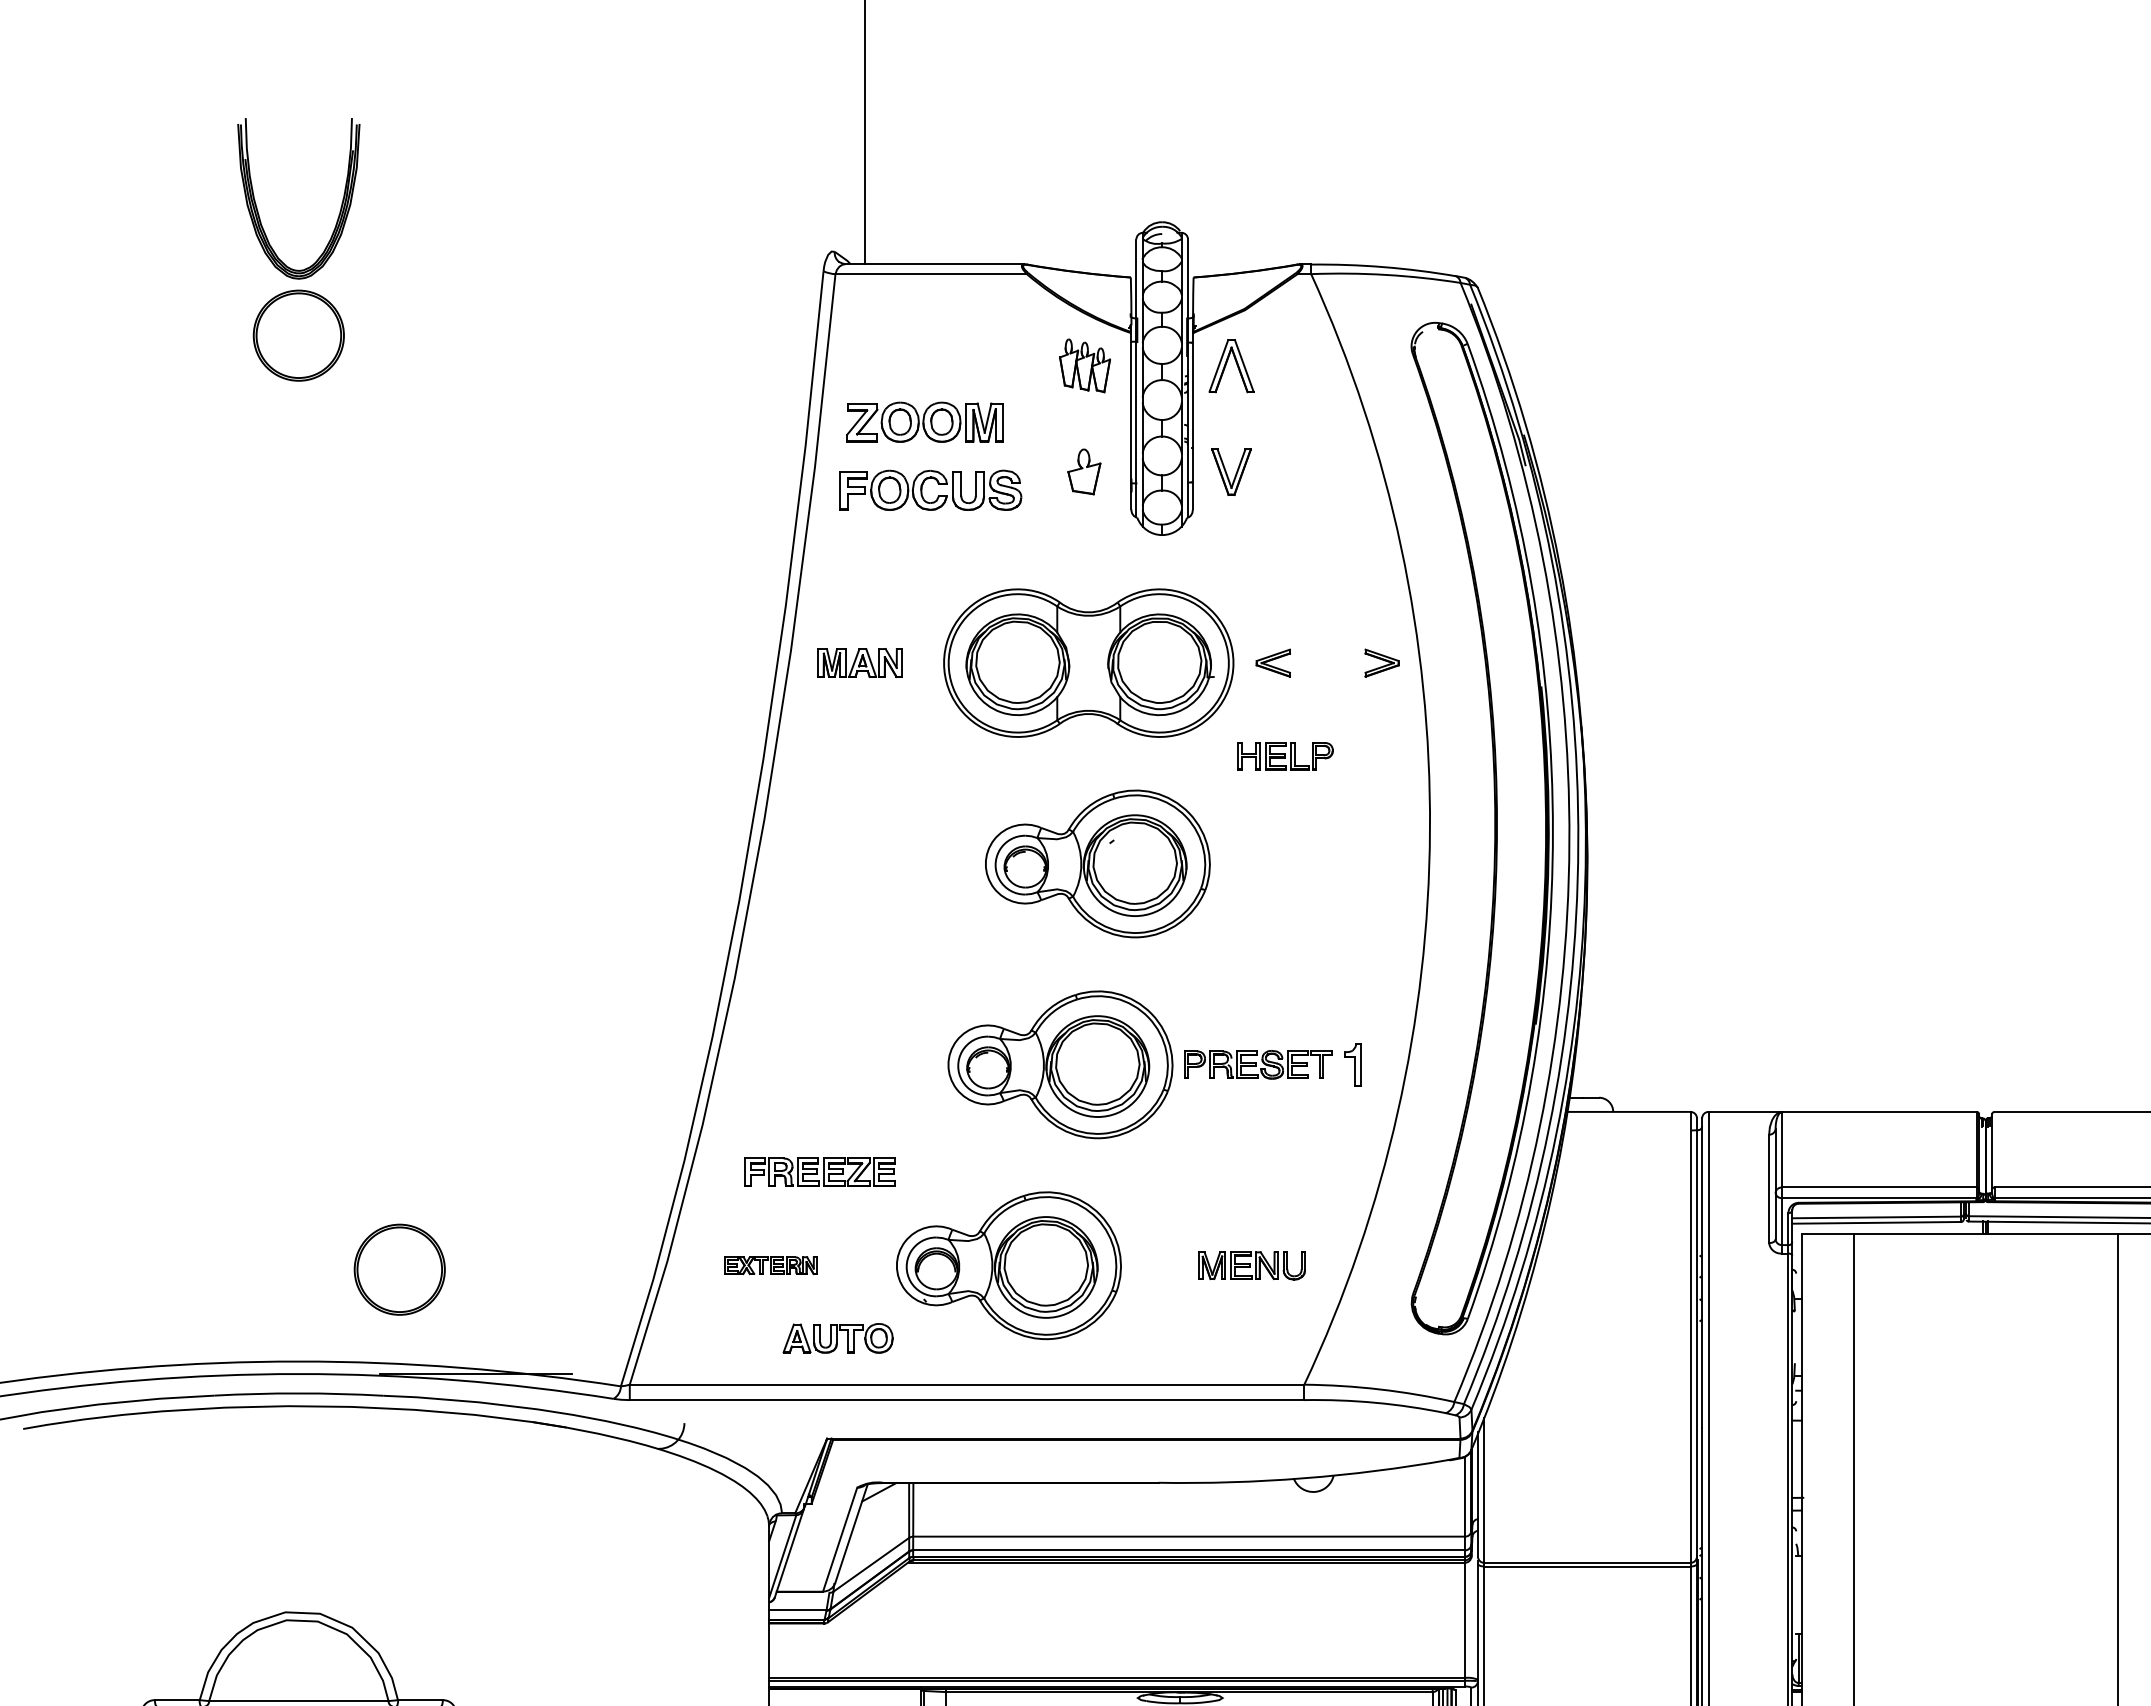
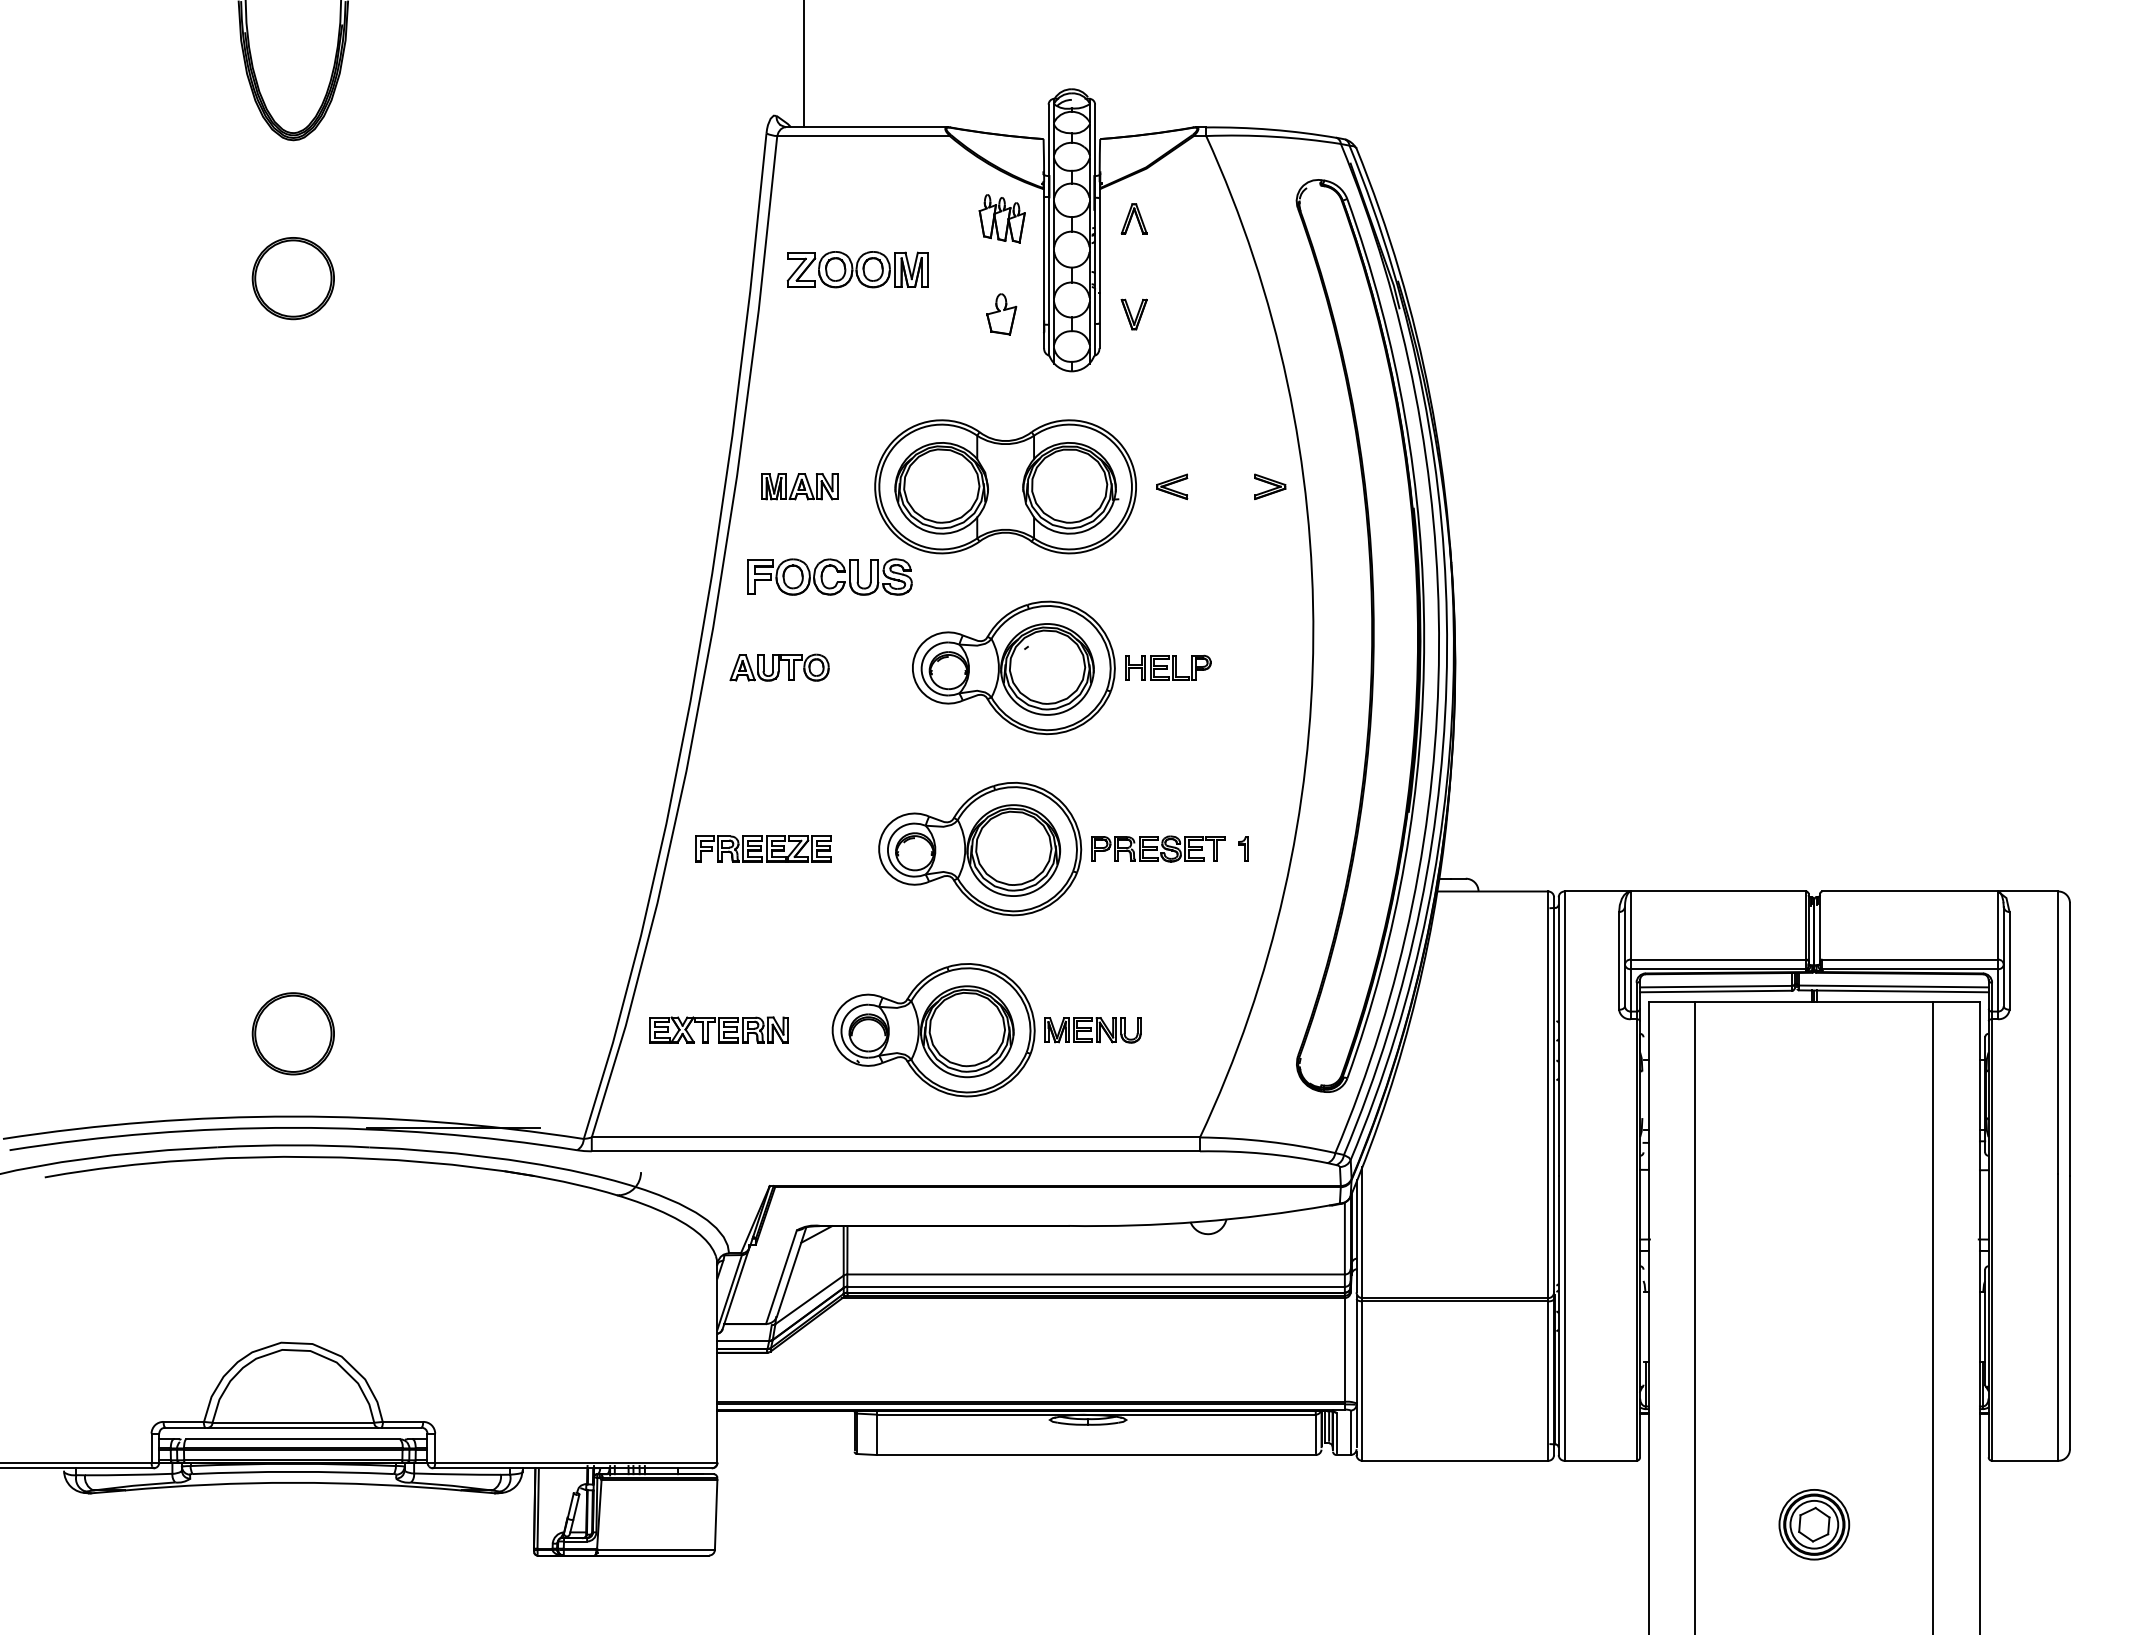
part: (297, 335) -> (292, 278), moved
part: (1230, 365) -> (1133, 218), size x0.62
part: (1230, 472) -> (1133, 314), size x0.71
part: (922, 489) -> (822, 576), moved
part: (1286, 755) -> (1168, 667), moved
part: (1352, 1064) -> (1243, 848), size x0.62
part: (820, 1171) -> (763, 848), moved
part: (770, 1264) -> (718, 1029), size x1.67
part: (1251, 1266) -> (1092, 1030), moved
part: (398, 1269) -> (292, 1033), moved
part: (837, 1338) -> (779, 667), moved

